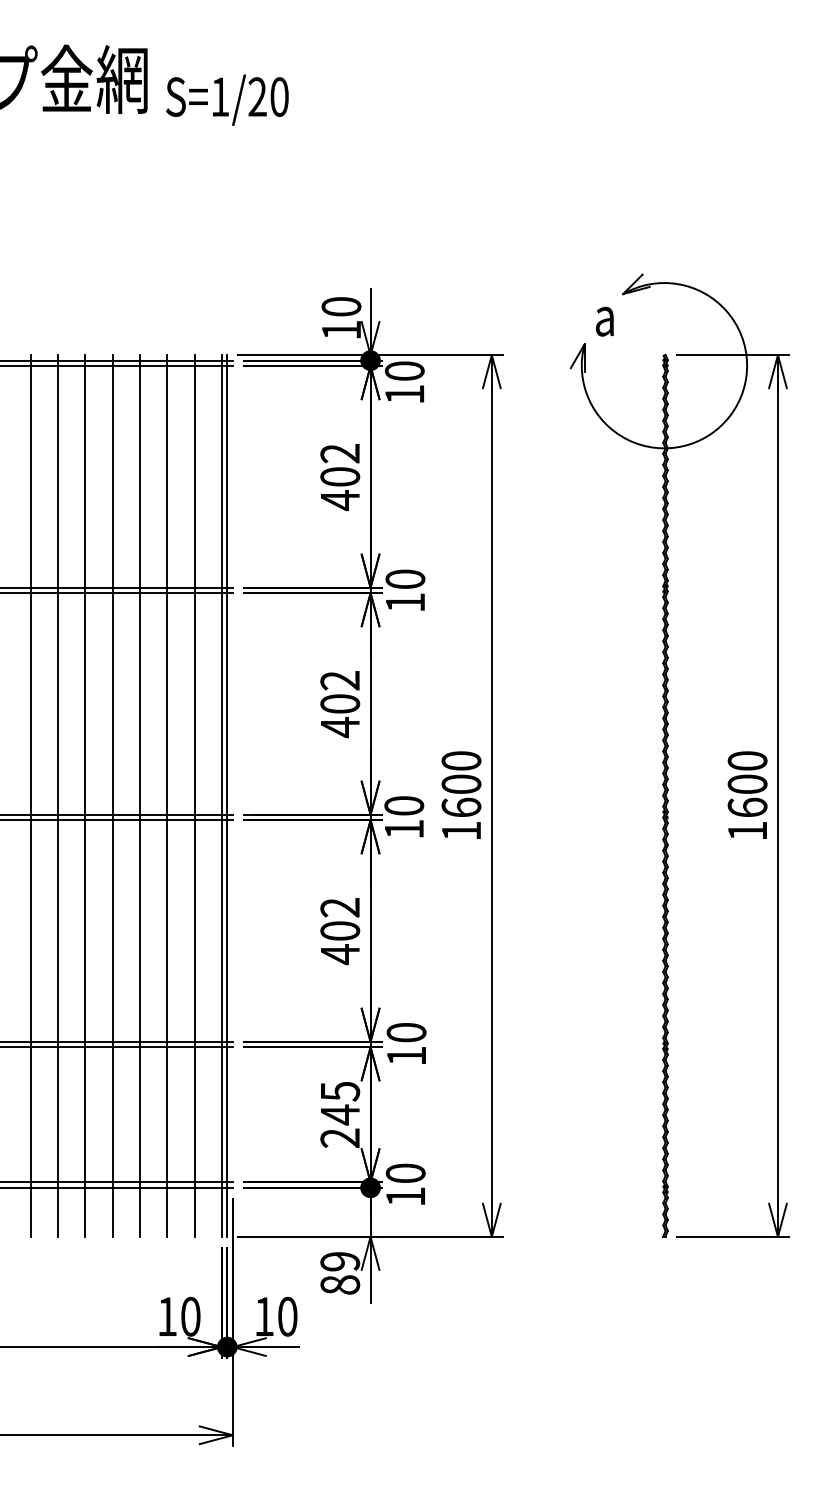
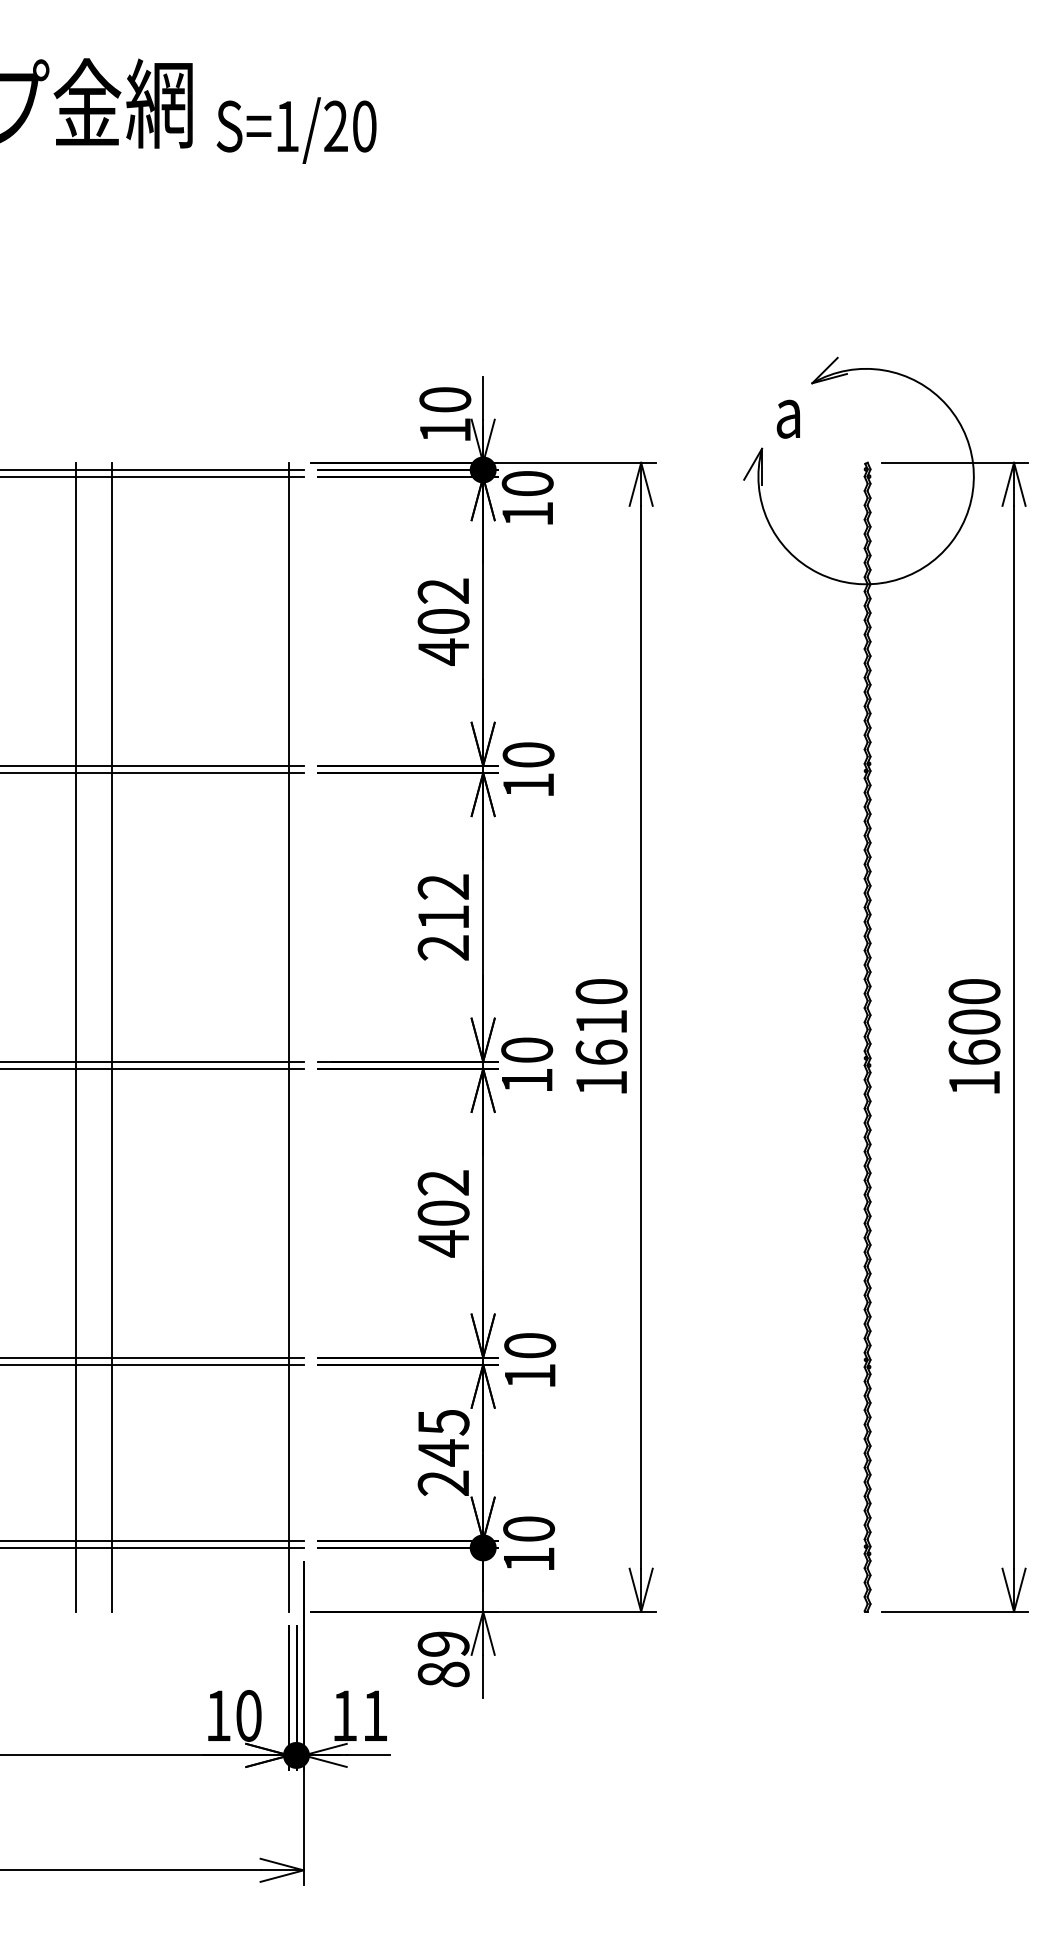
text: (340, 715) -> (443, 932), 402 -> 212
text: (461, 783) -> (601, 1021), 1600 -> 1610
line: (30, 795) -> (40, 1036), removed
line: (112, 795) -> (147, 1036), removed
line: (139, 795) -> (182, 1036), removed
line: (167, 795) -> (218, 1036), removed
line: (194, 795) -> (253, 1036), removed
line: (227, 795) -> (296, 1036), removed
text: (287, 1316) -> (375, 1715), 10 -> 11

